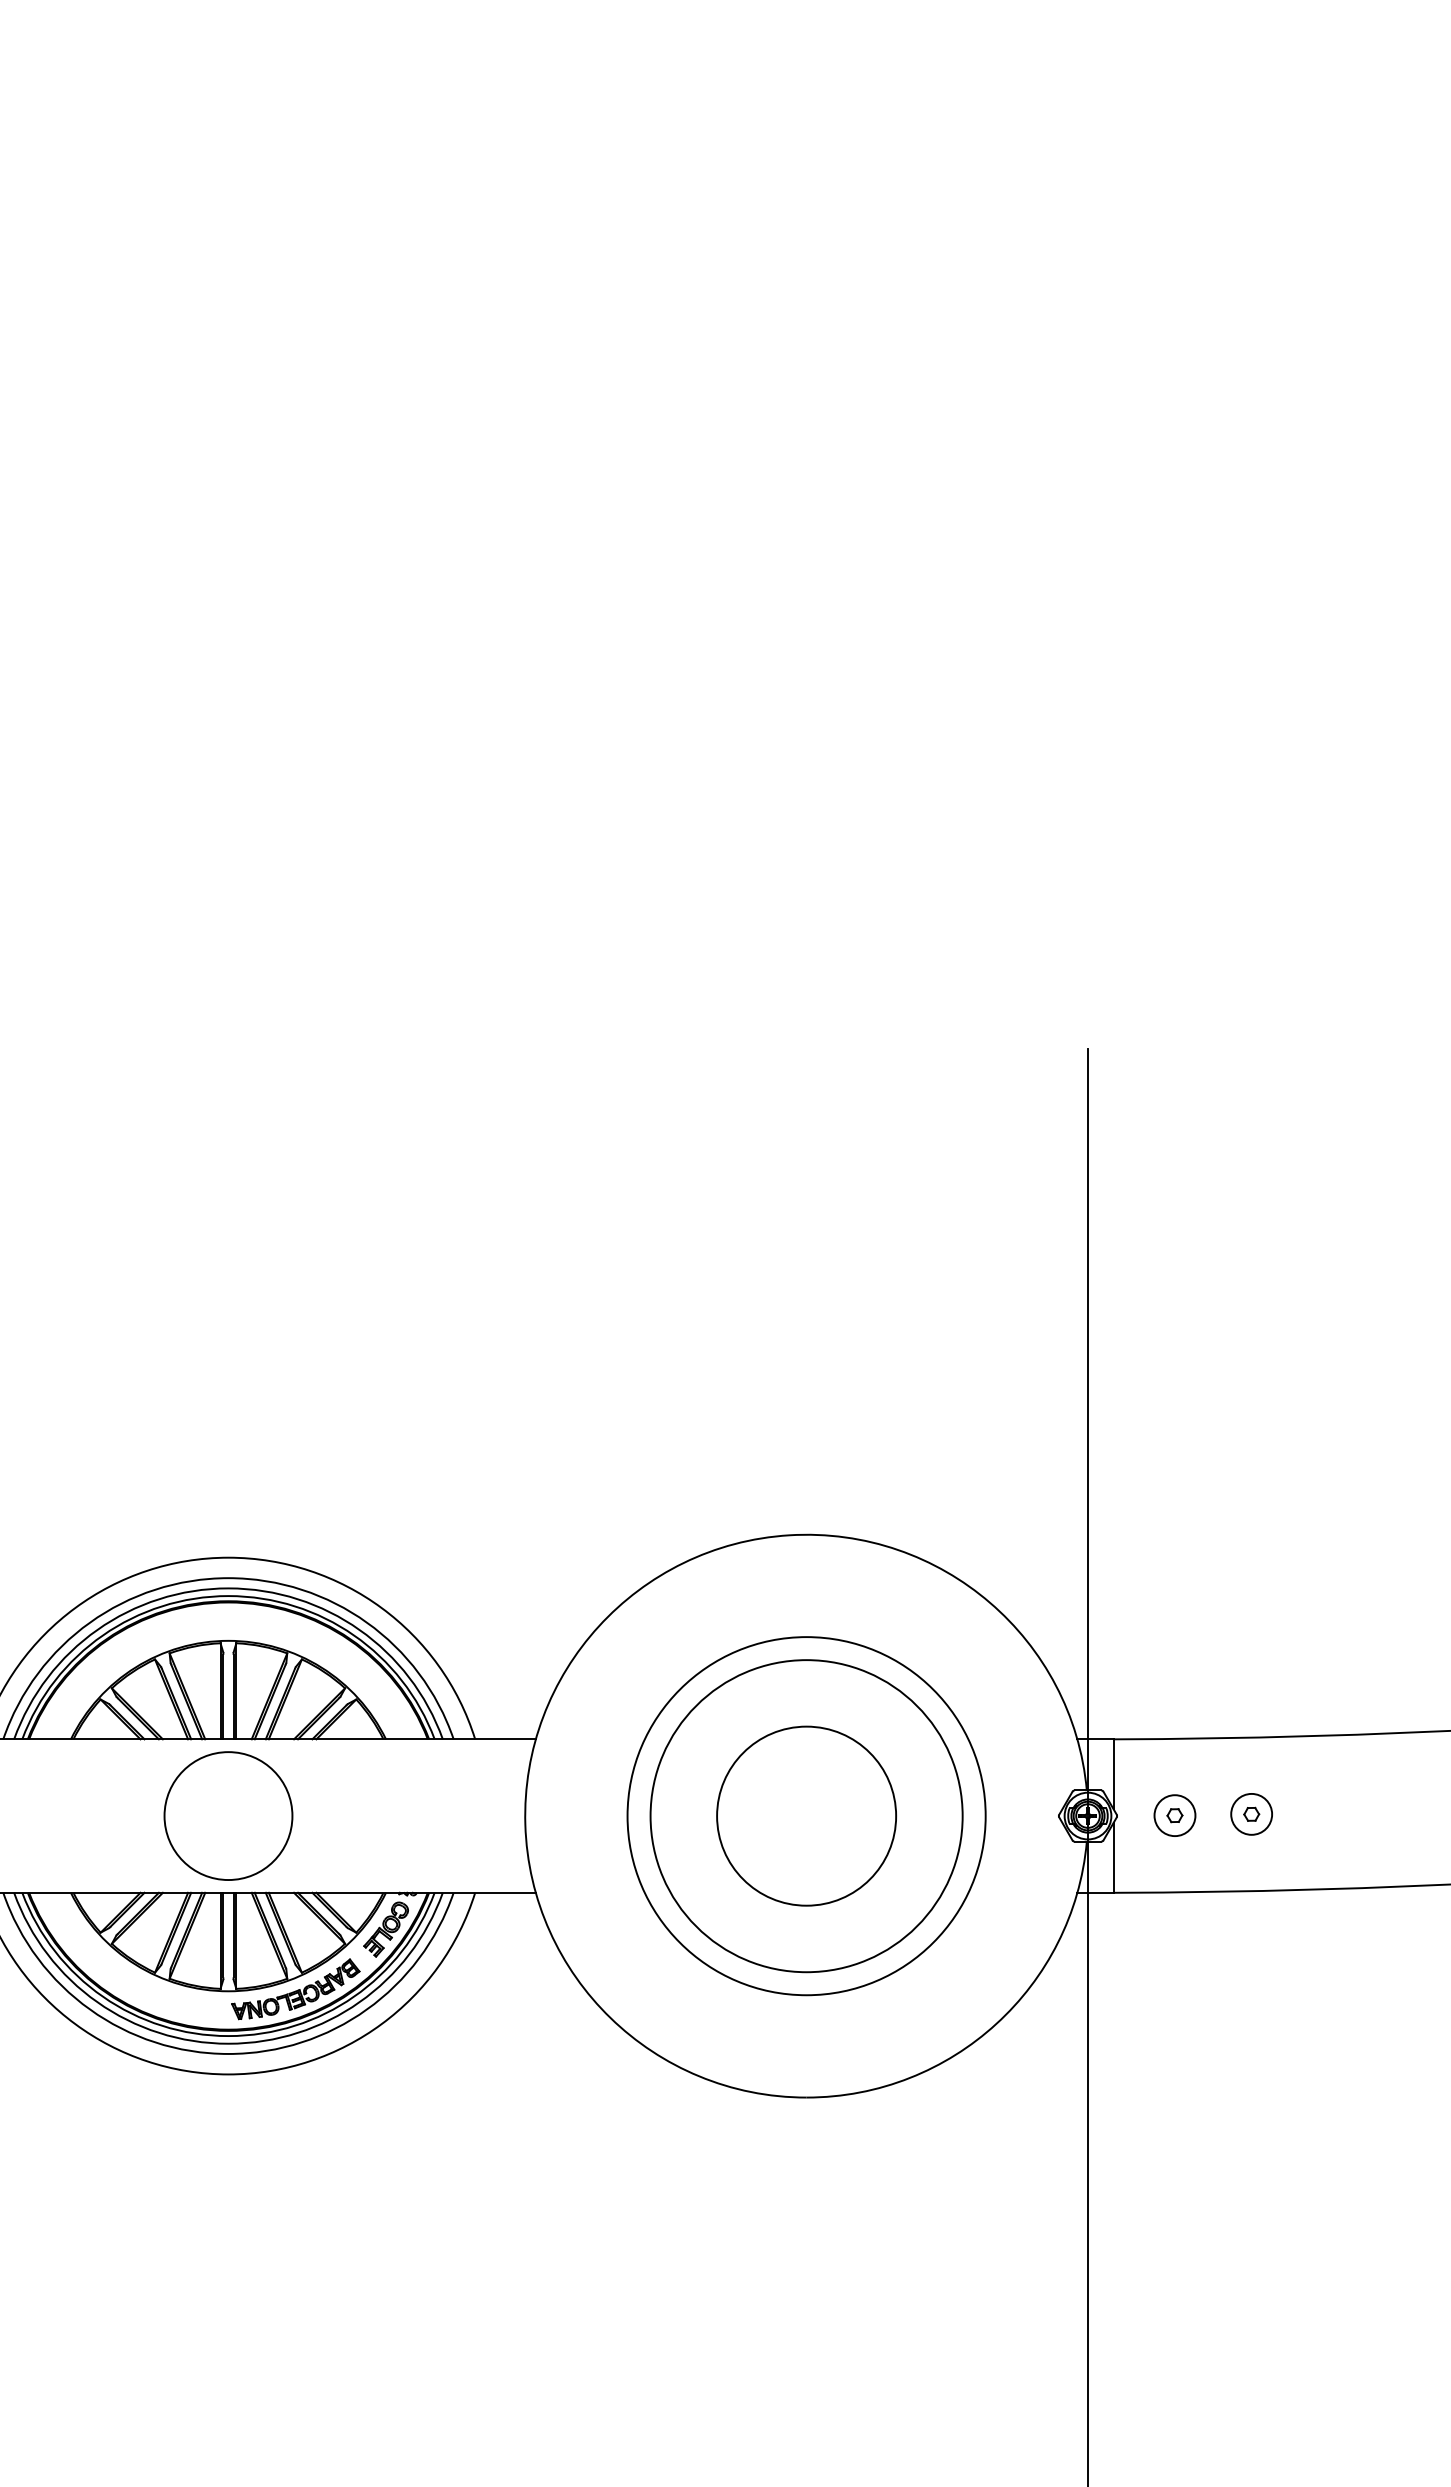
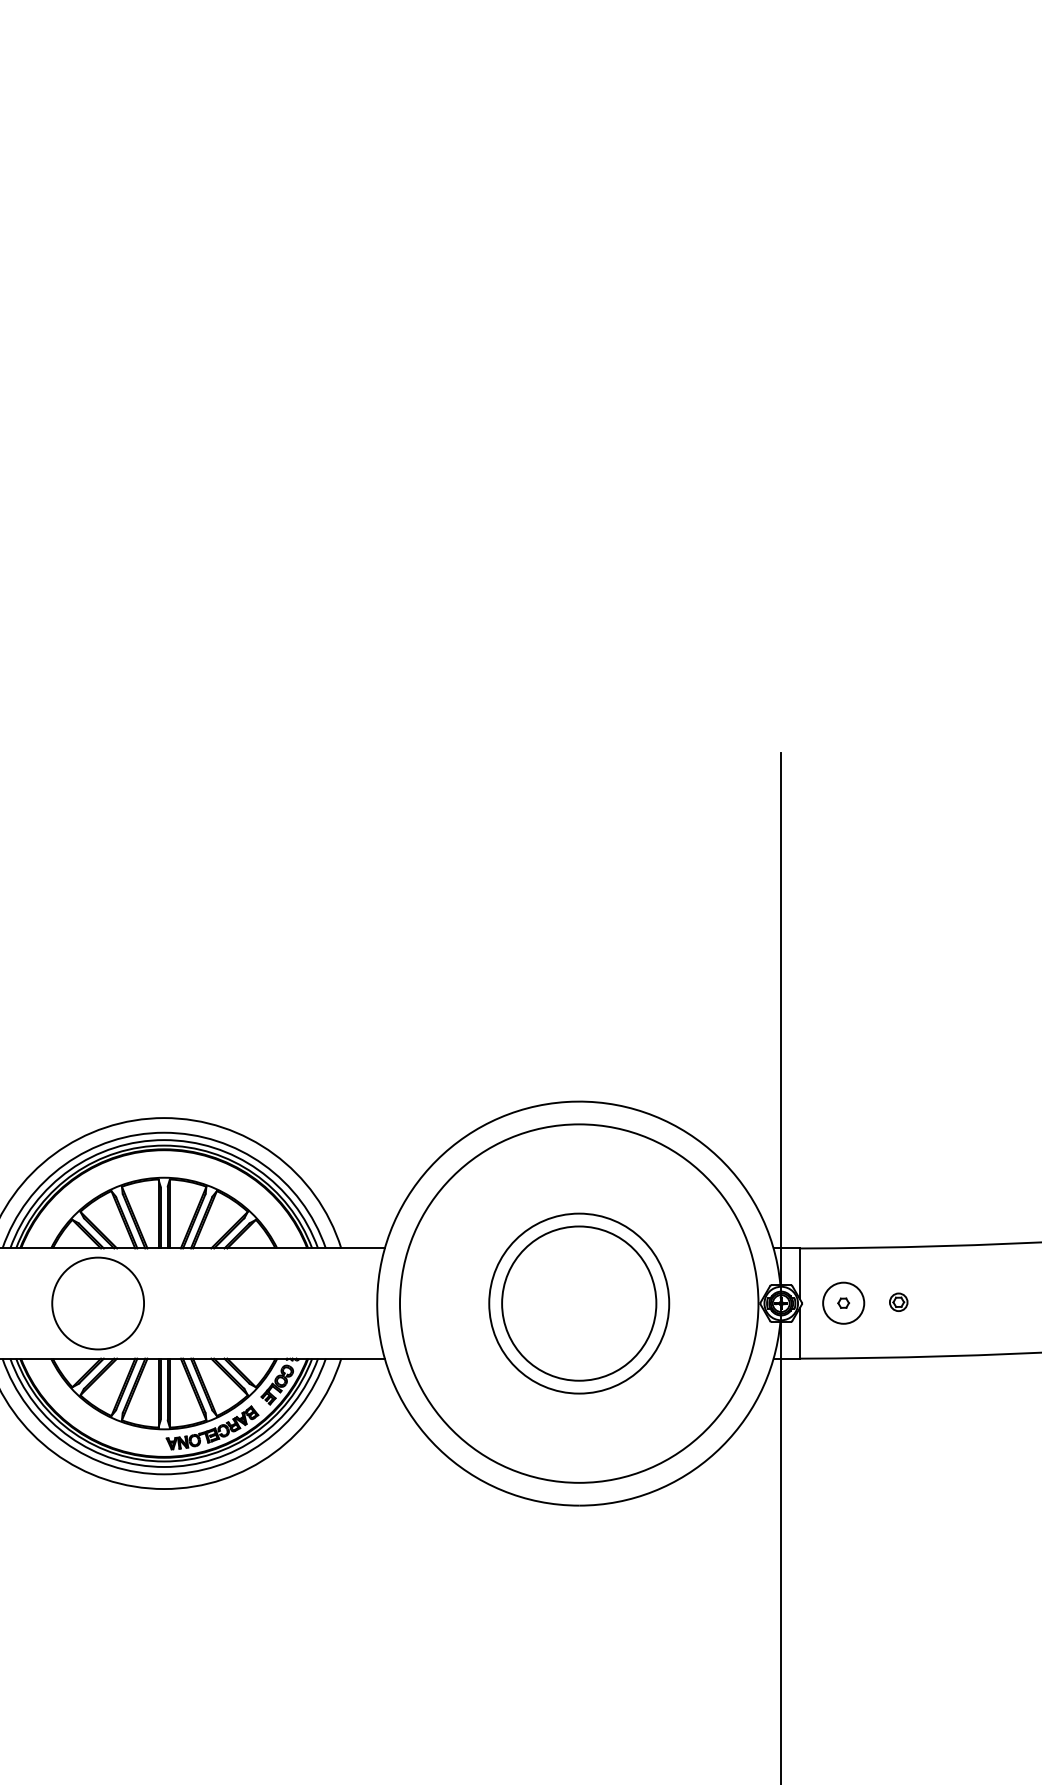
circle: (1251, 1813) -> (898, 1301), size x0.6
circle: (228, 1815) -> (98, 1303), moved
circle: (806, 1815) -> (579, 1303), size x1.4
circle: (1174, 1815) -> (843, 1303), size x1.4
circle: (806, 1816) -> (579, 1303), size x0.6
circle: (806, 1816) -> (579, 1303), size x1.6

